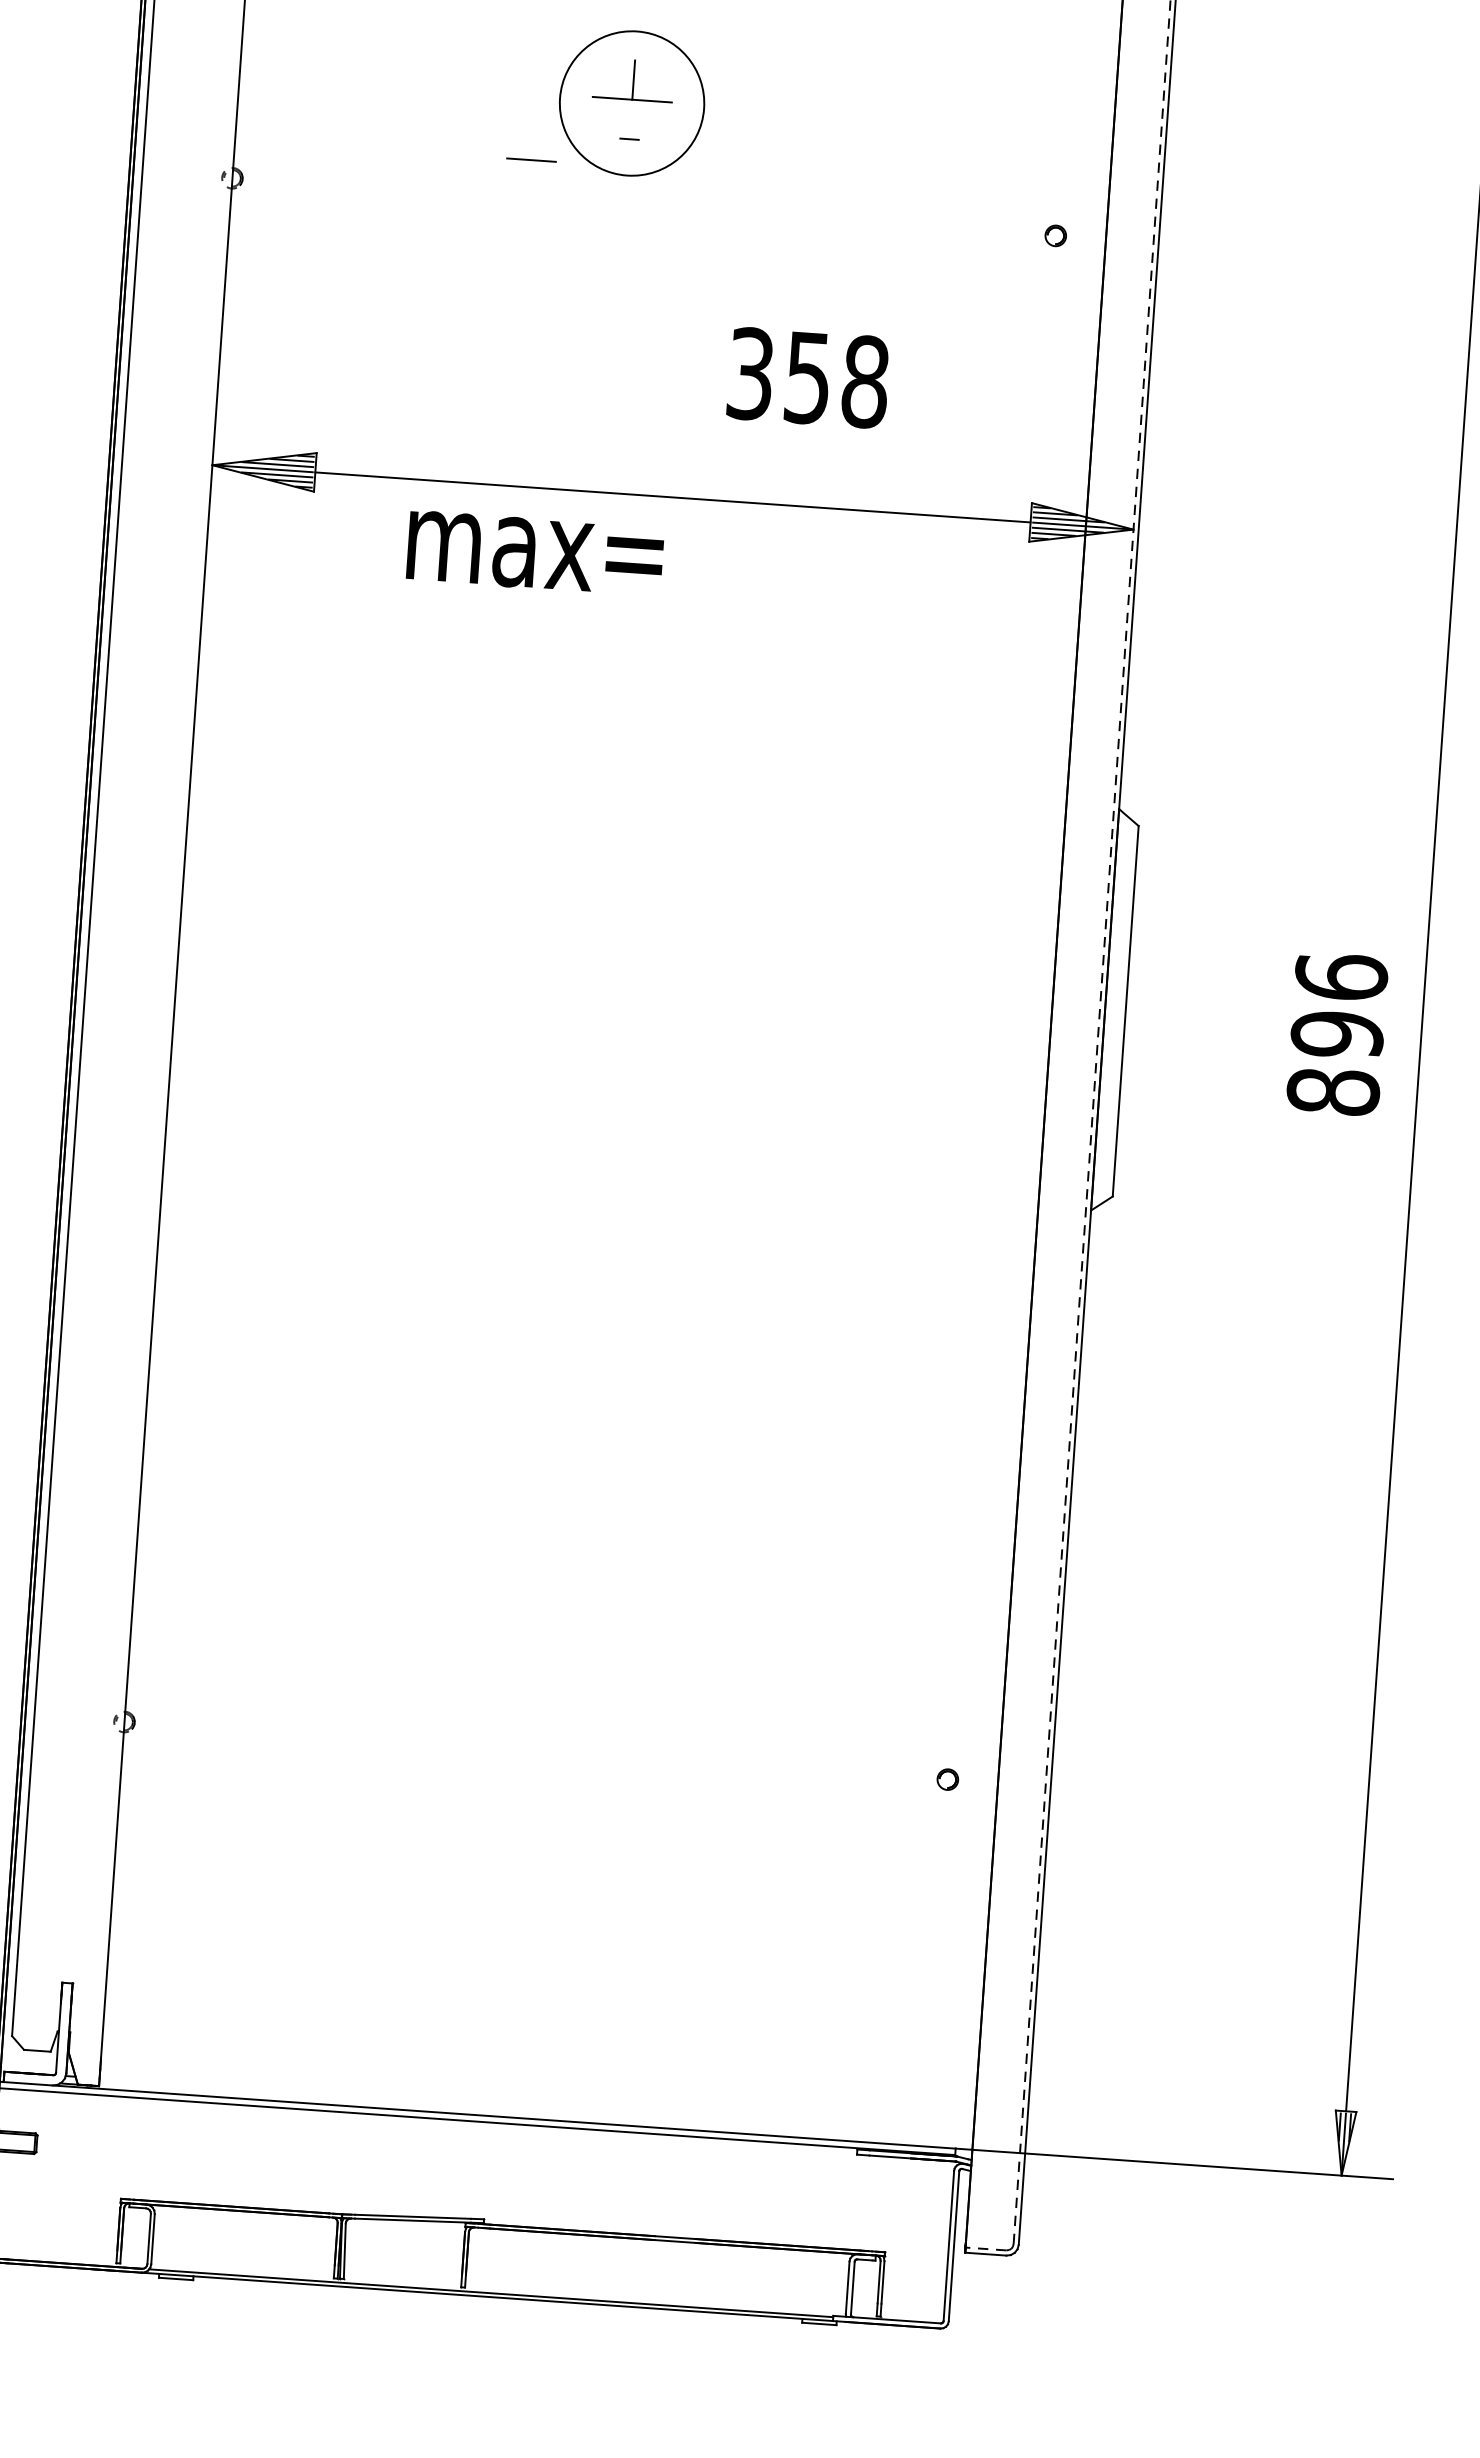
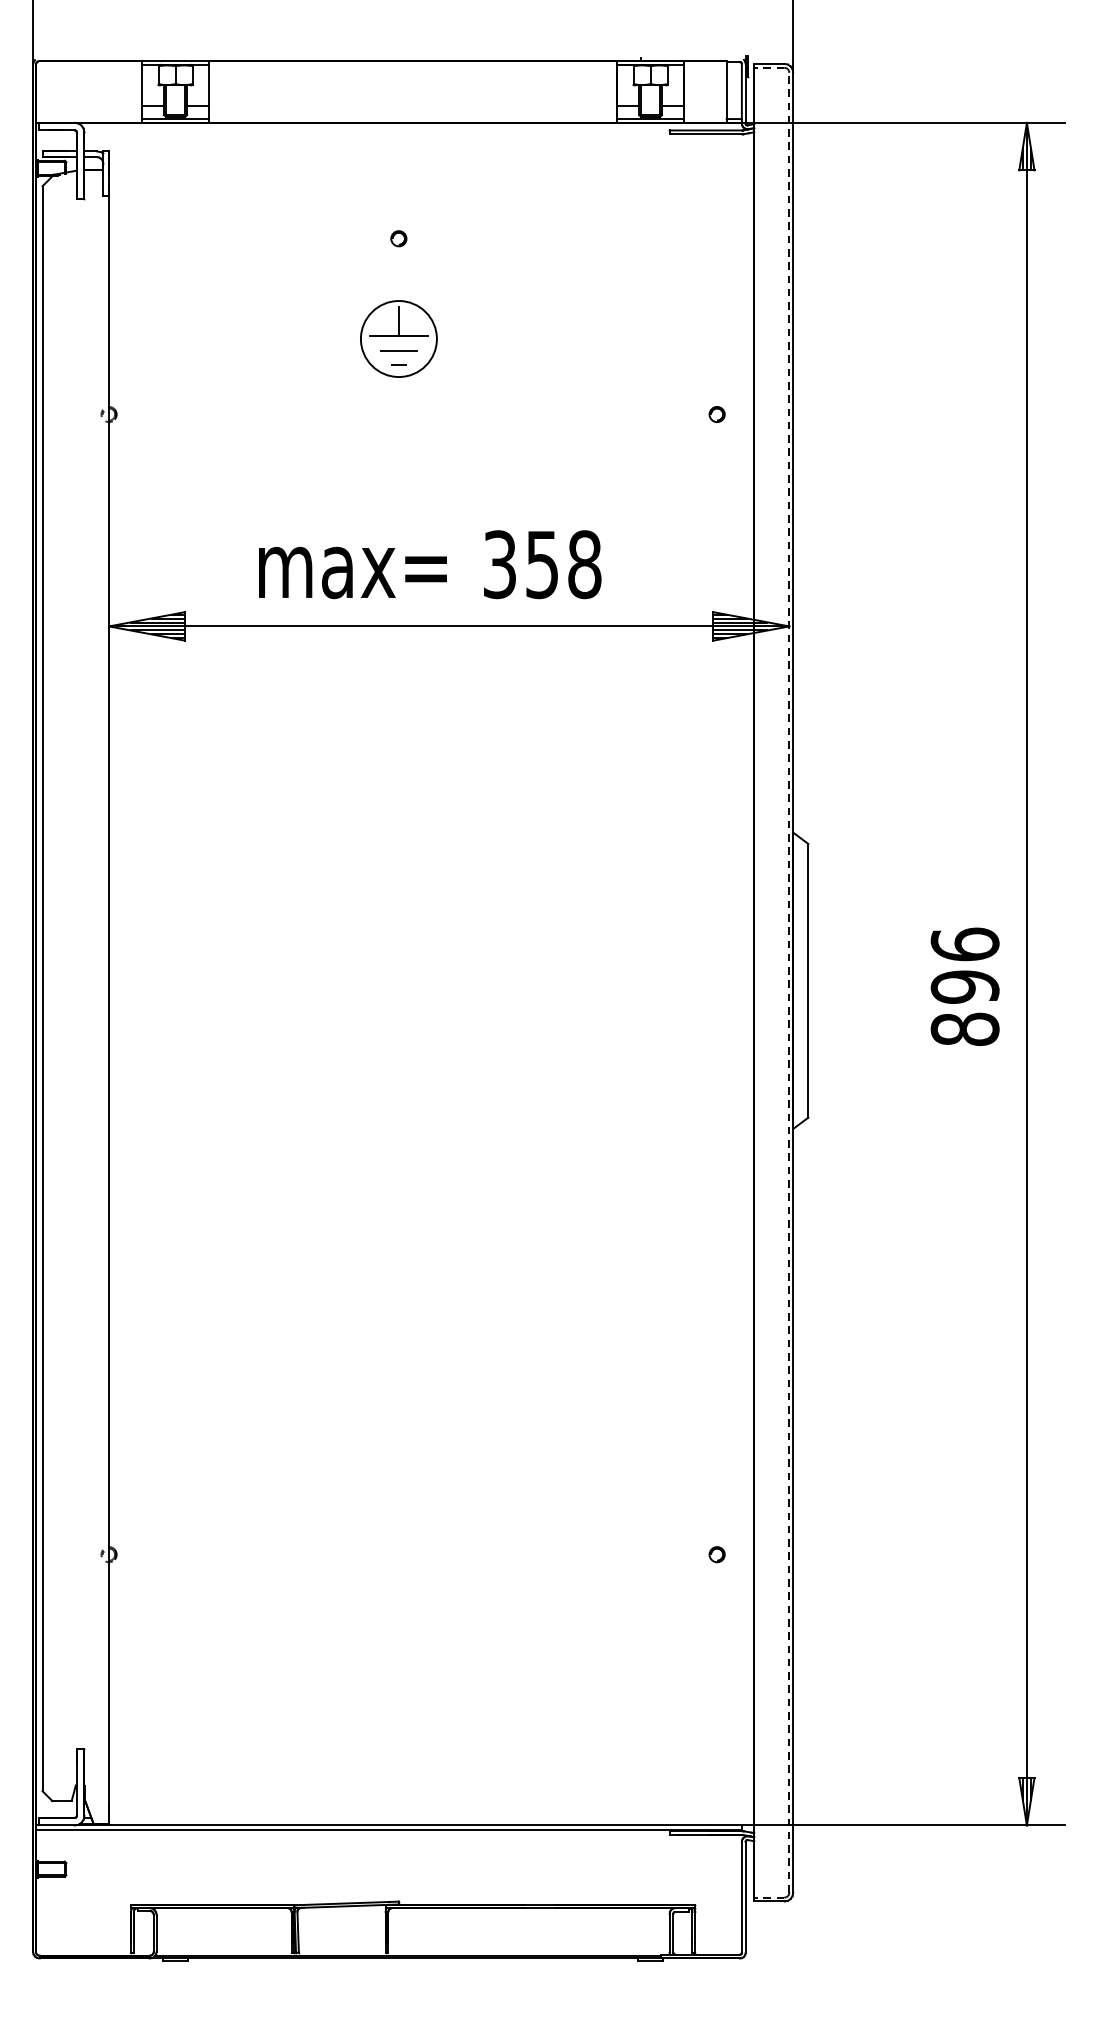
circle: (631, 104) -> (398, 339), size x0.71
line: (530, 159) -> (398, 350), moved
text: (808, 377) -> (542, 564), moved
text: (534, 553) -> (352, 572), moved

